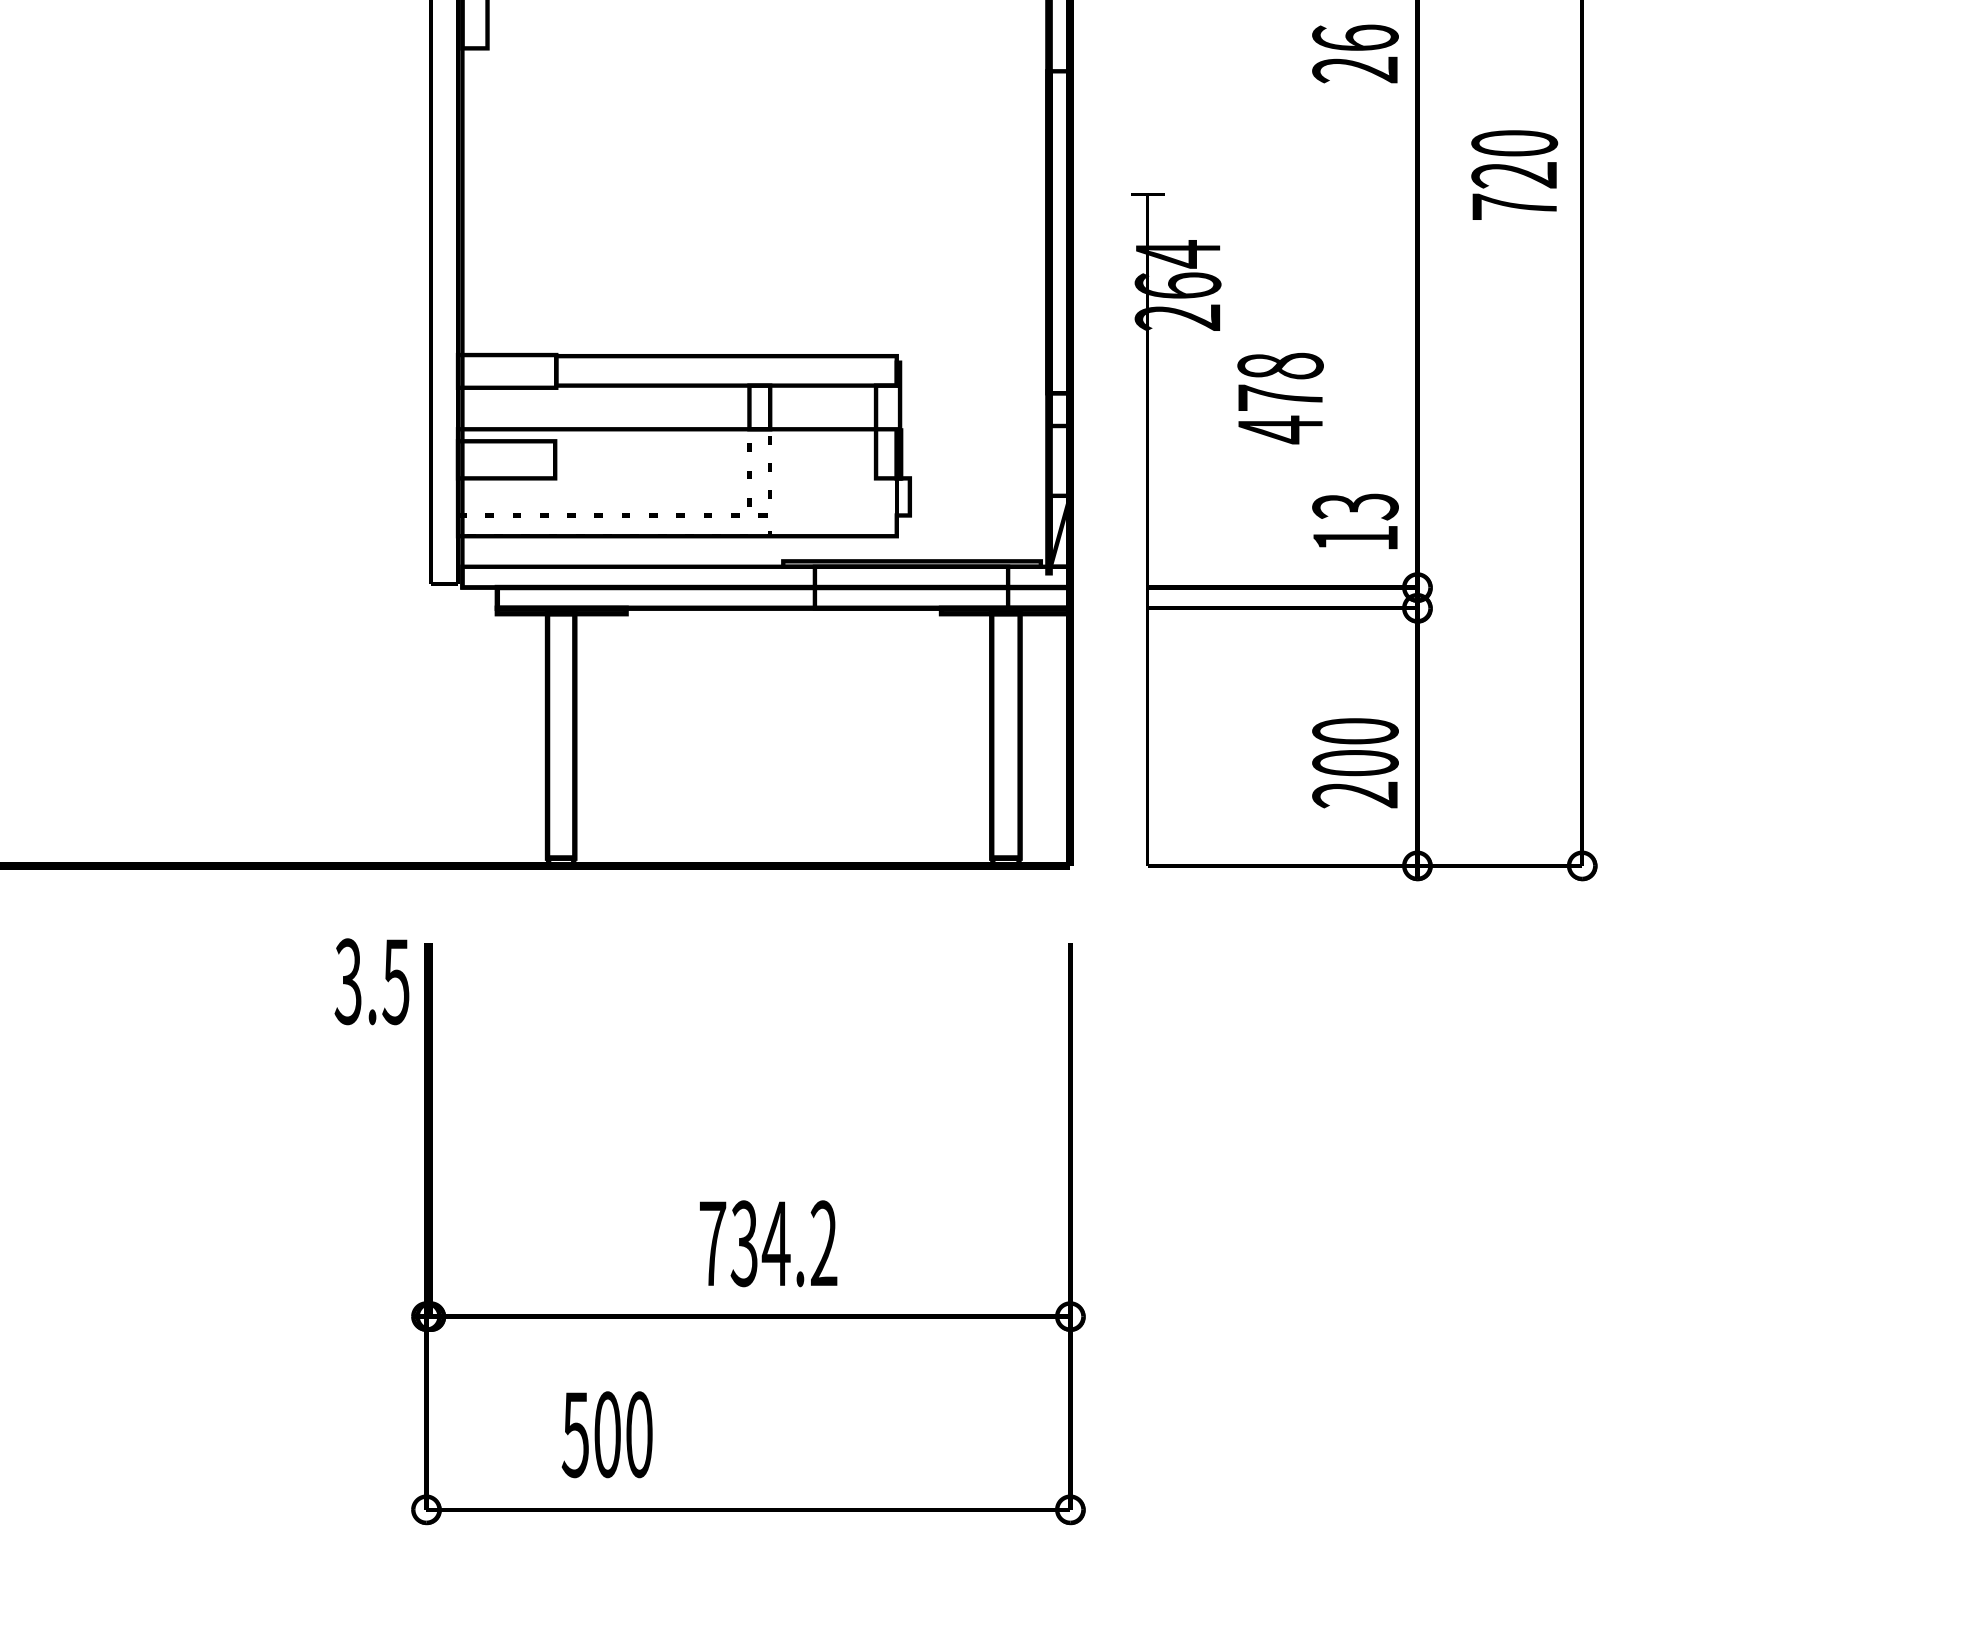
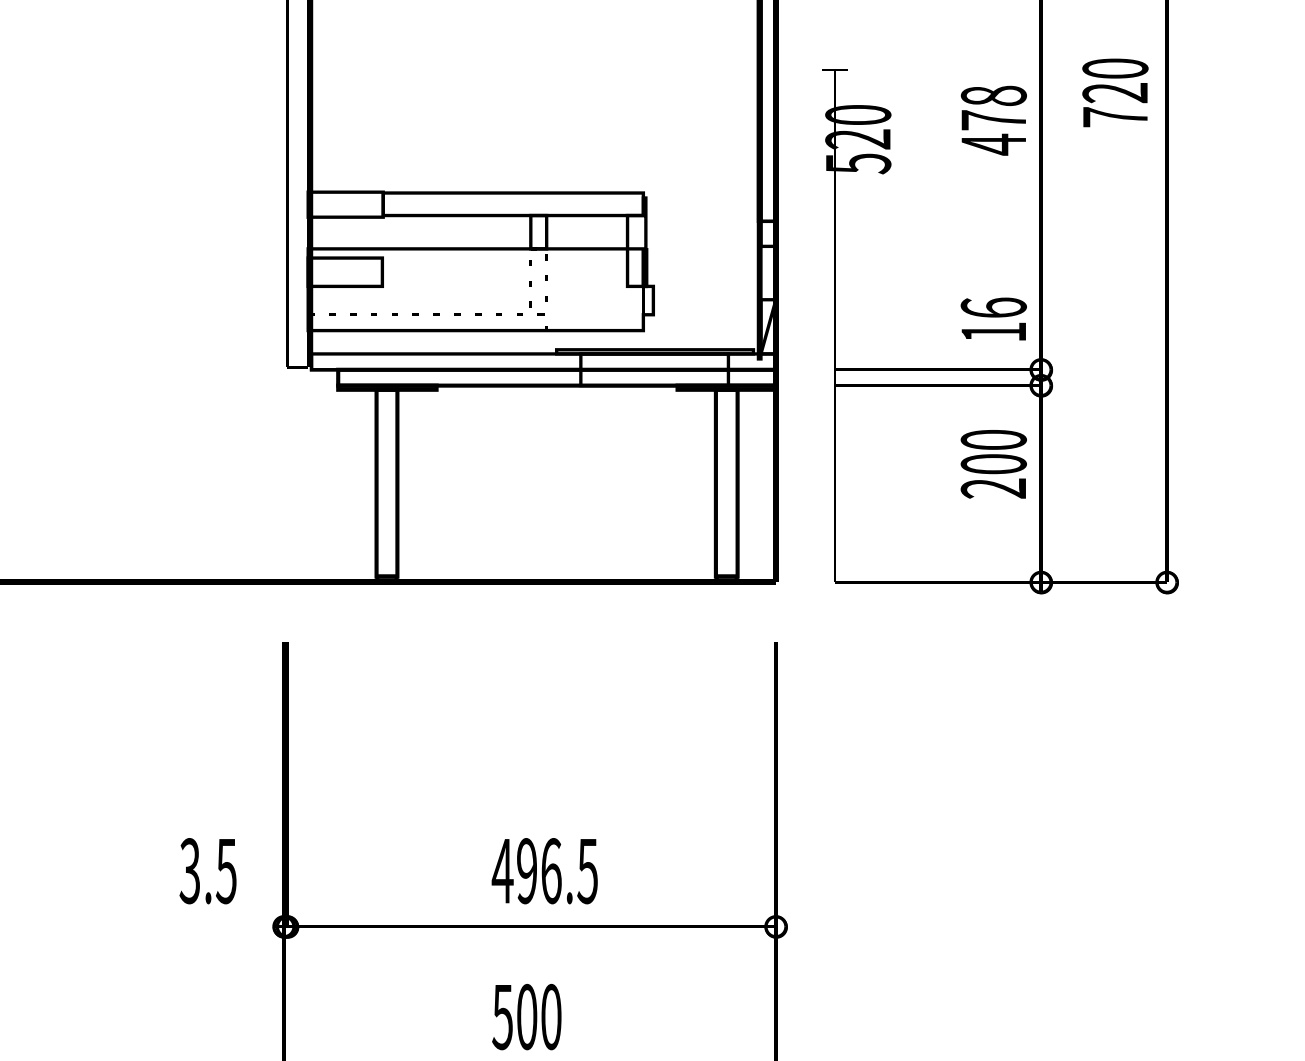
text: (1514, 174) -> (1115, 92), moved
text: (1177, 285) -> (857, 139), 264 -> 520
text: (1280, 398) -> (993, 120), moved
text: (1355, 506) -> (993, 307), 13 -> 16
text: (1355, 763) -> (993, 464), moved
text: (371, 981) -> (207, 870), moved
text: (767, 1243) -> (544, 870), 734.2 -> 496.5
text: (606, 1434) -> (526, 1016), moved

